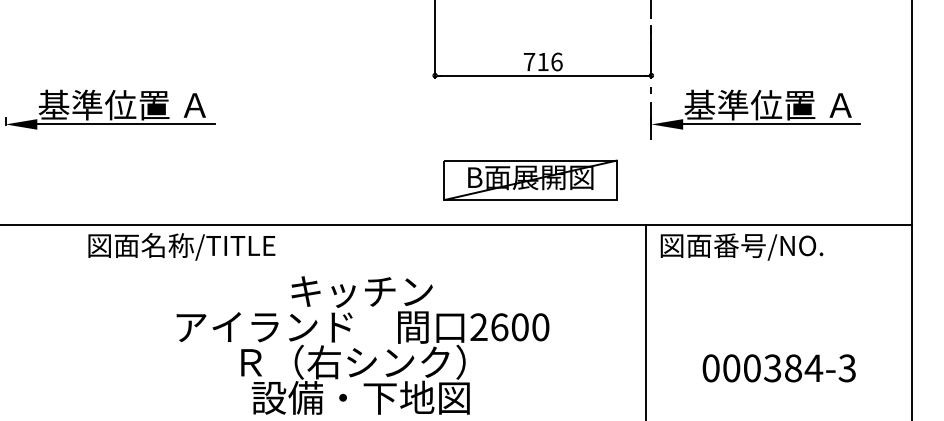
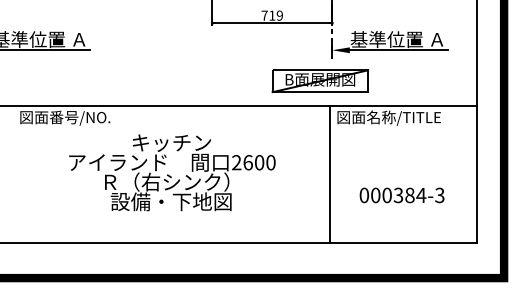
text: (556, 61) -> (279, 15), 716 -> 719
part: (529, 180) -> (319, 81), moved
text: (207, 245) -> (86, 117), 図面名称/TITLE -> 図面番号/NO.
text: (779, 245) -> (403, 117), 図面番号/NO. -> 図面名称/TITLE
text: (778, 368) -> (401, 195), moved

